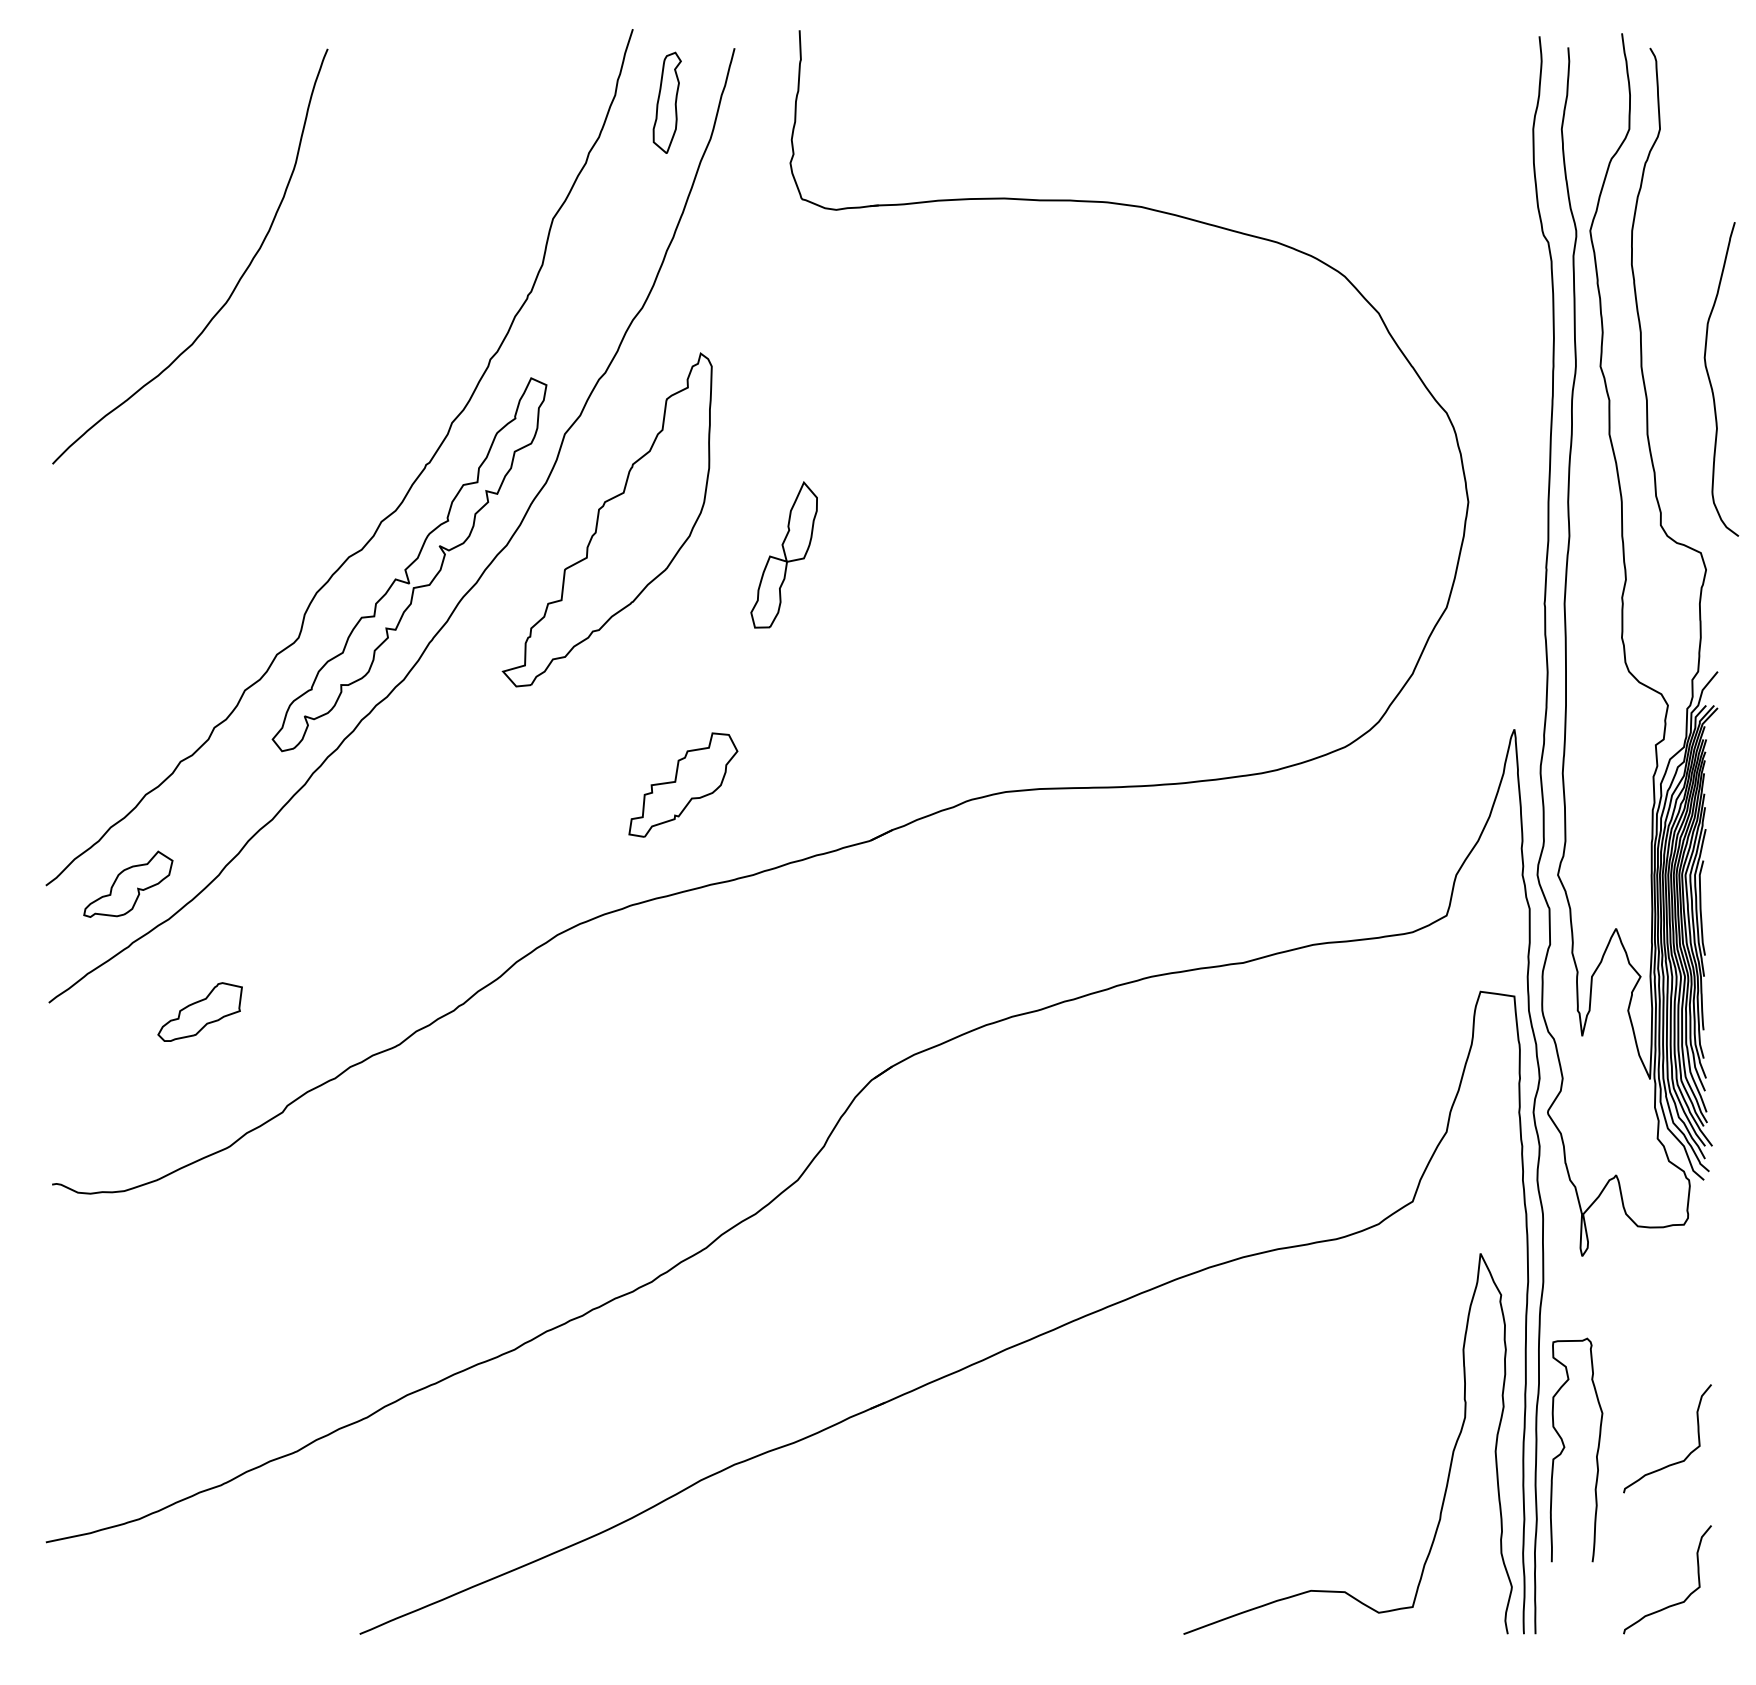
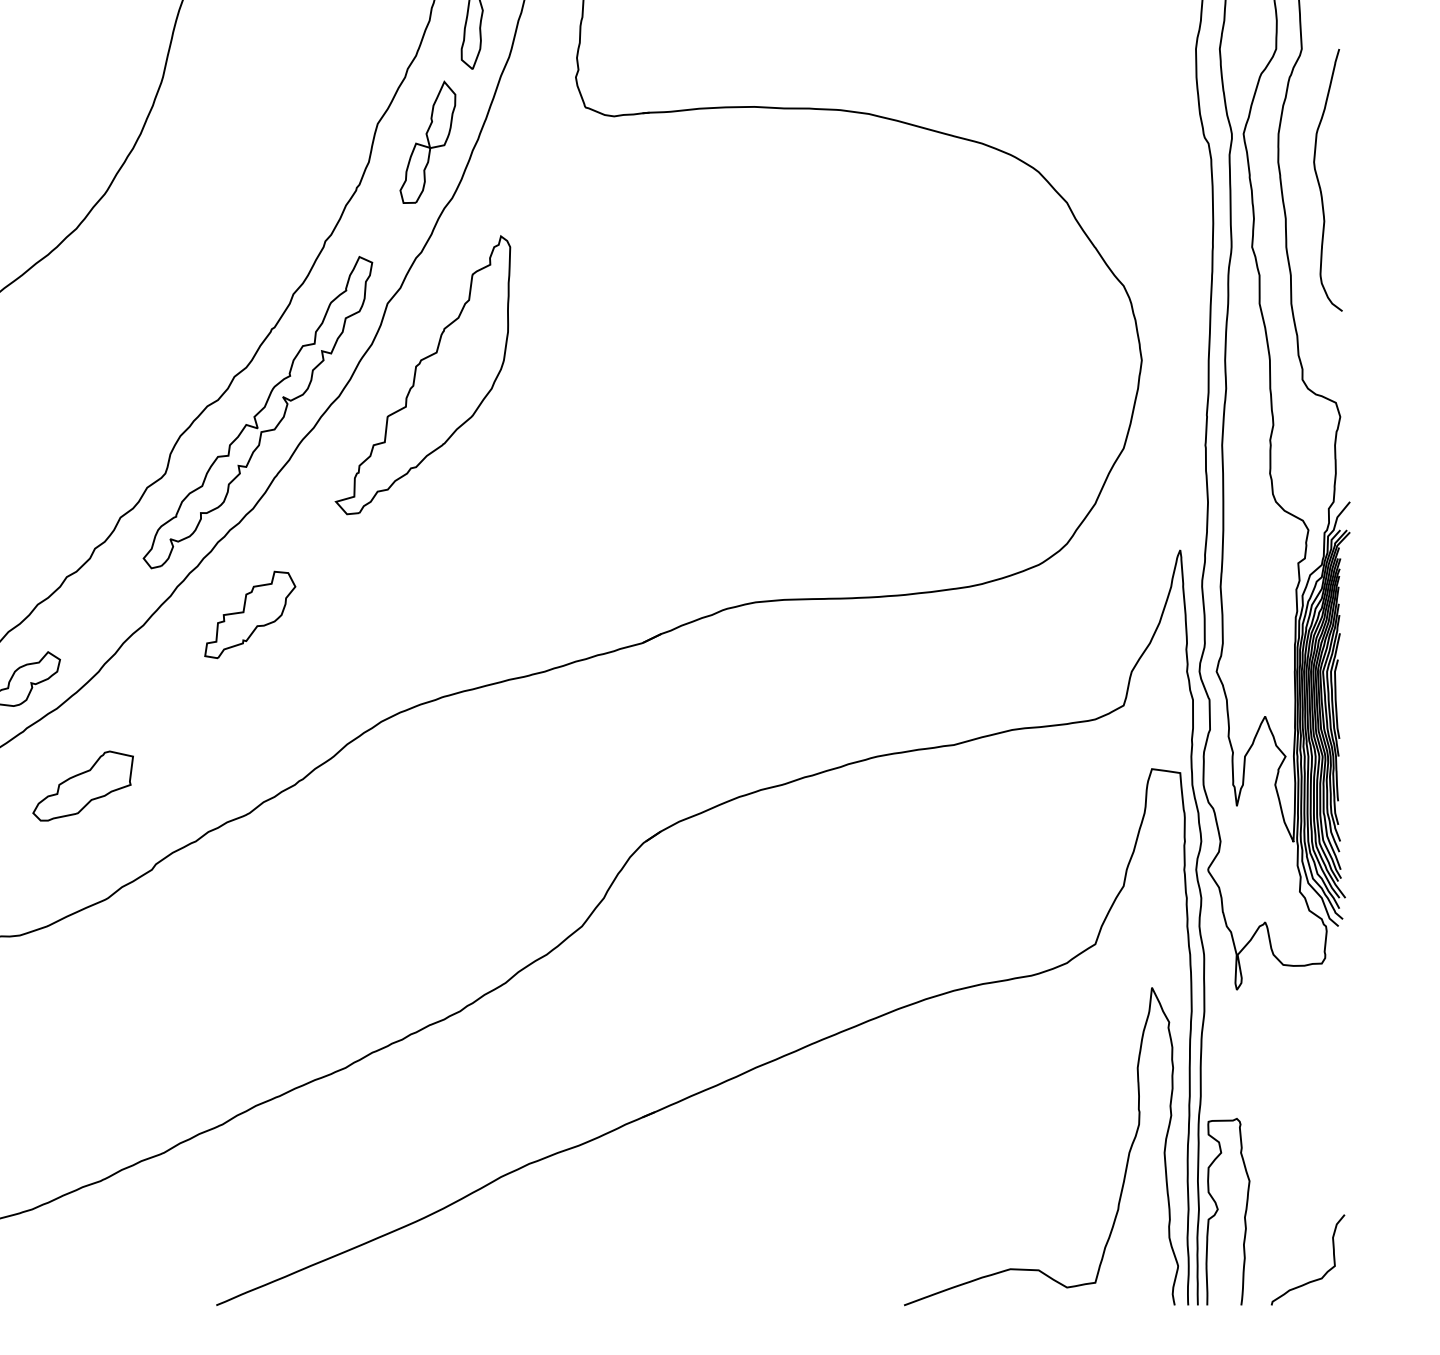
curve: (1711, 382) -> (1319, 182), moved
part: (783, 554) -> (427, 141), moved
part: (683, 784) -> (250, 614), moved
part: (199, 1011) -> (82, 785), size x1.43
curve: (1565, 1447) -> (1218, 1209), moved
curve: (1675, 1462) -> (1314, 1162), removed

